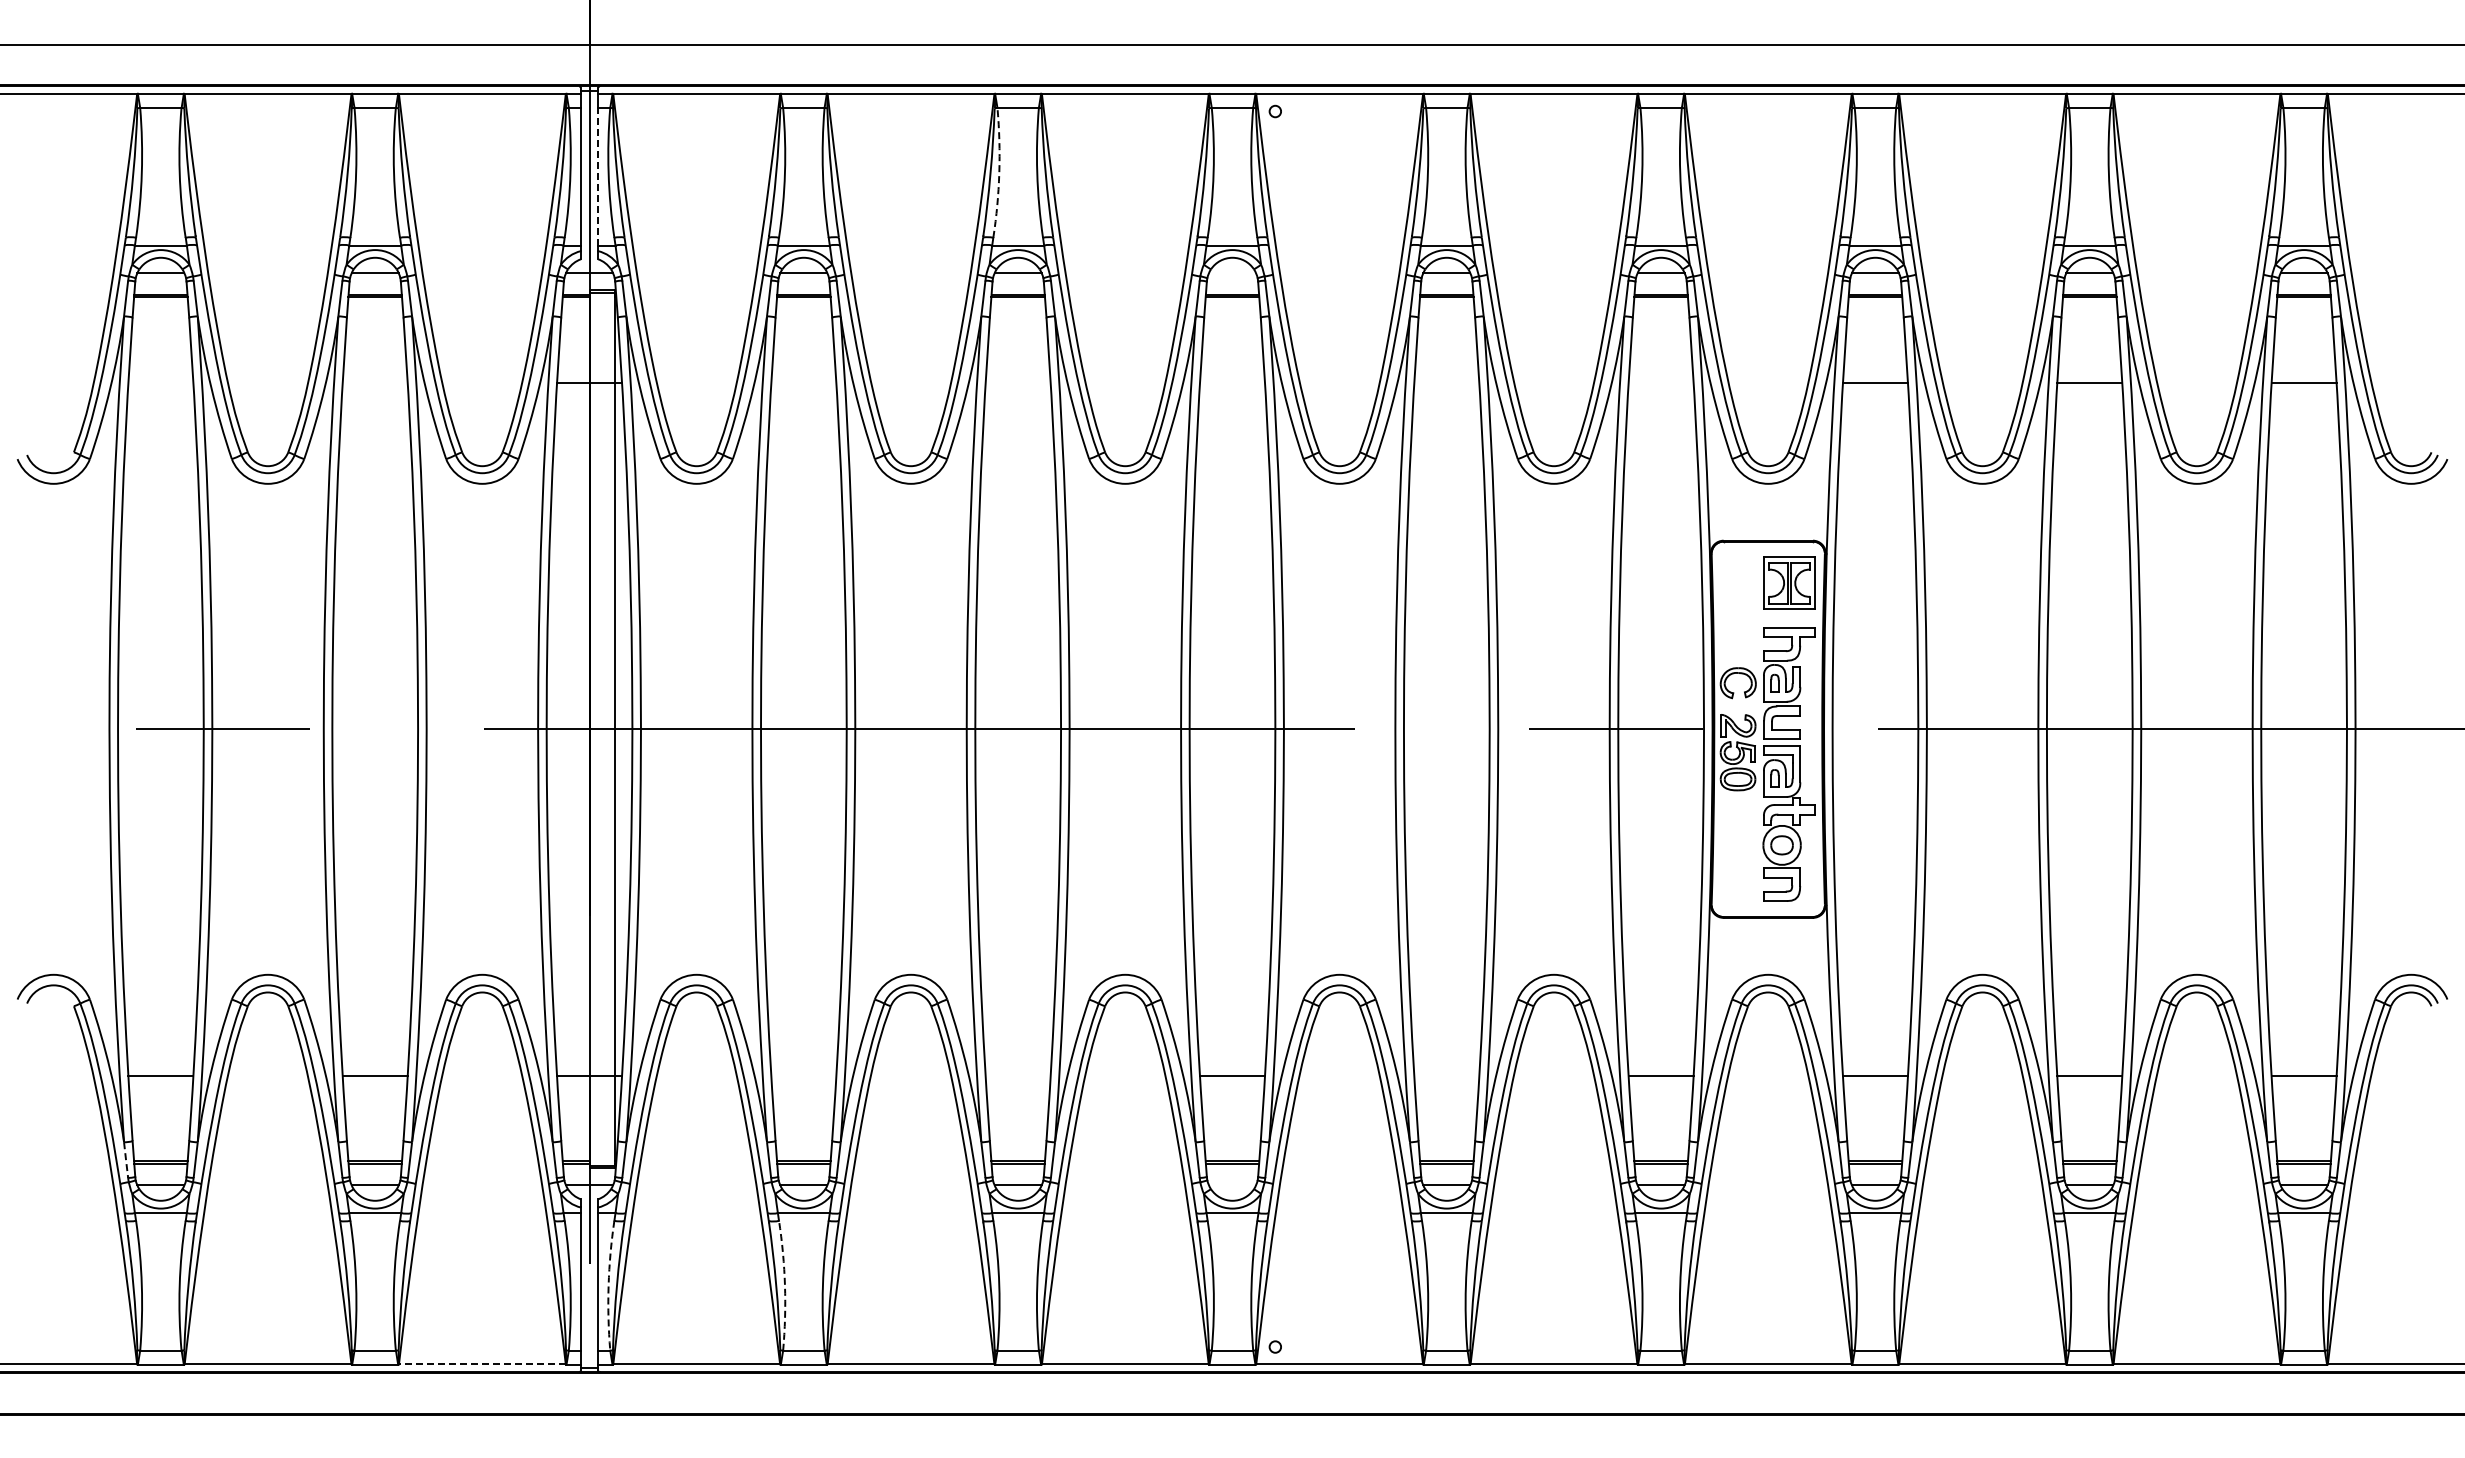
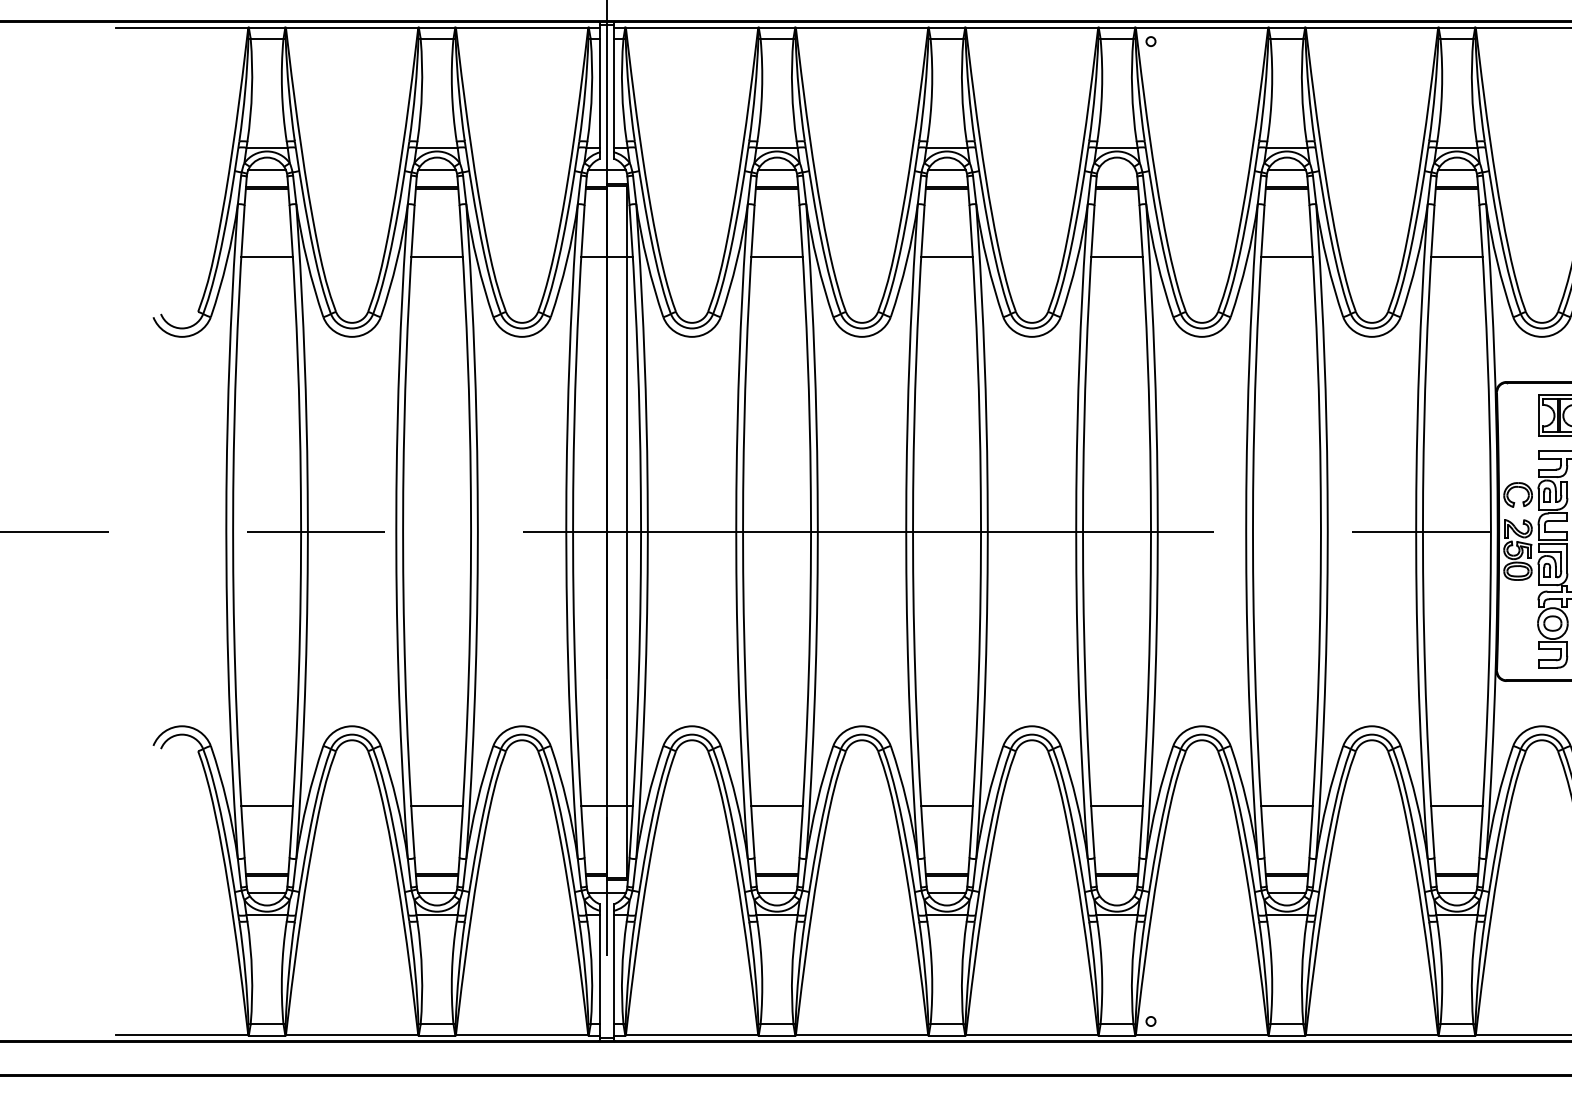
arc: (999, 172) -> (932, 89), dashed -> solid
line: (598, 176) -> (614, 93), dashed -> solid
line: (160, 383) -> (266, 257), added
line: (374, 383) -> (436, 257), added
line: (803, 383) -> (776, 257), added
line: (1017, 383) -> (946, 257), added
line: (1232, 383) -> (1117, 257), added
line: (1446, 383) -> (1286, 257), added
line: (1660, 383) -> (1456, 257), added
line: (803, 1075) -> (776, 806), added
line: (1017, 1075) -> (946, 806), added
line: (1446, 1075) -> (1286, 806), added
line: (126, 1160) -> (239, 873), dashed -> solid
arc: (608, 1285) -> (622, 972), dashed -> solid
arc: (784, 1285) -> (761, 972), dashed -> solid
line: (481, 1364) -> (521, 1035), dashed -> solid

